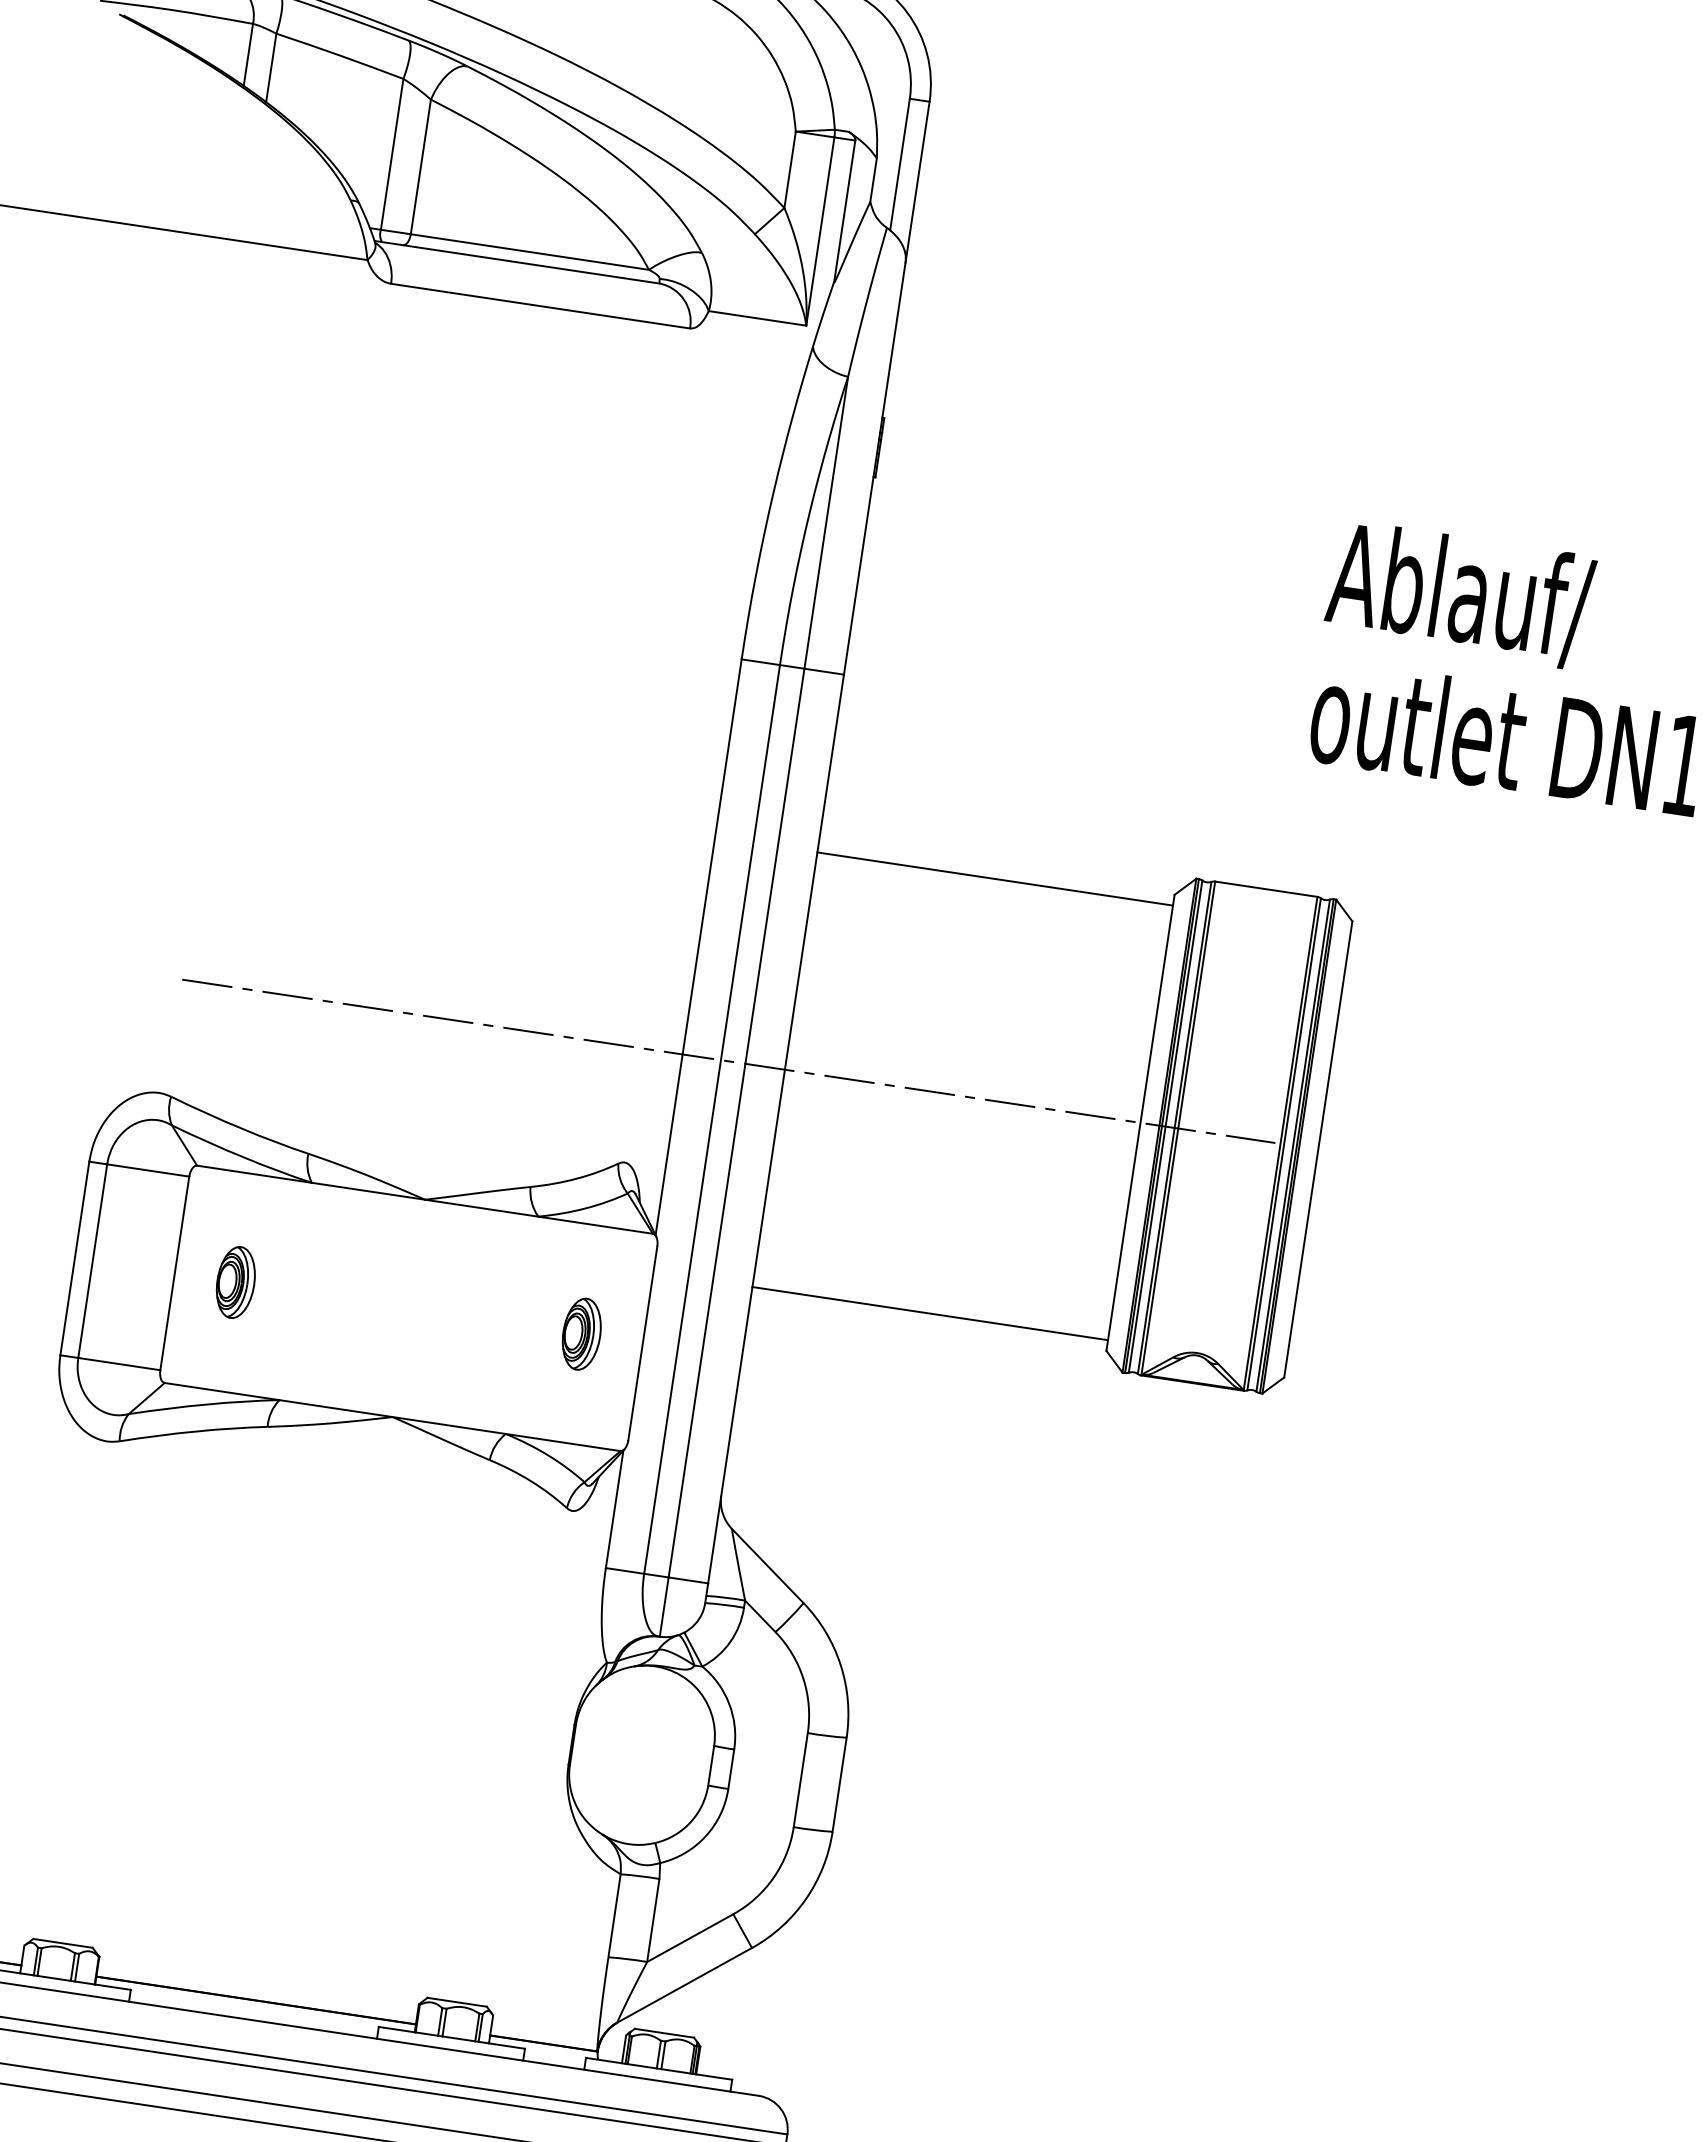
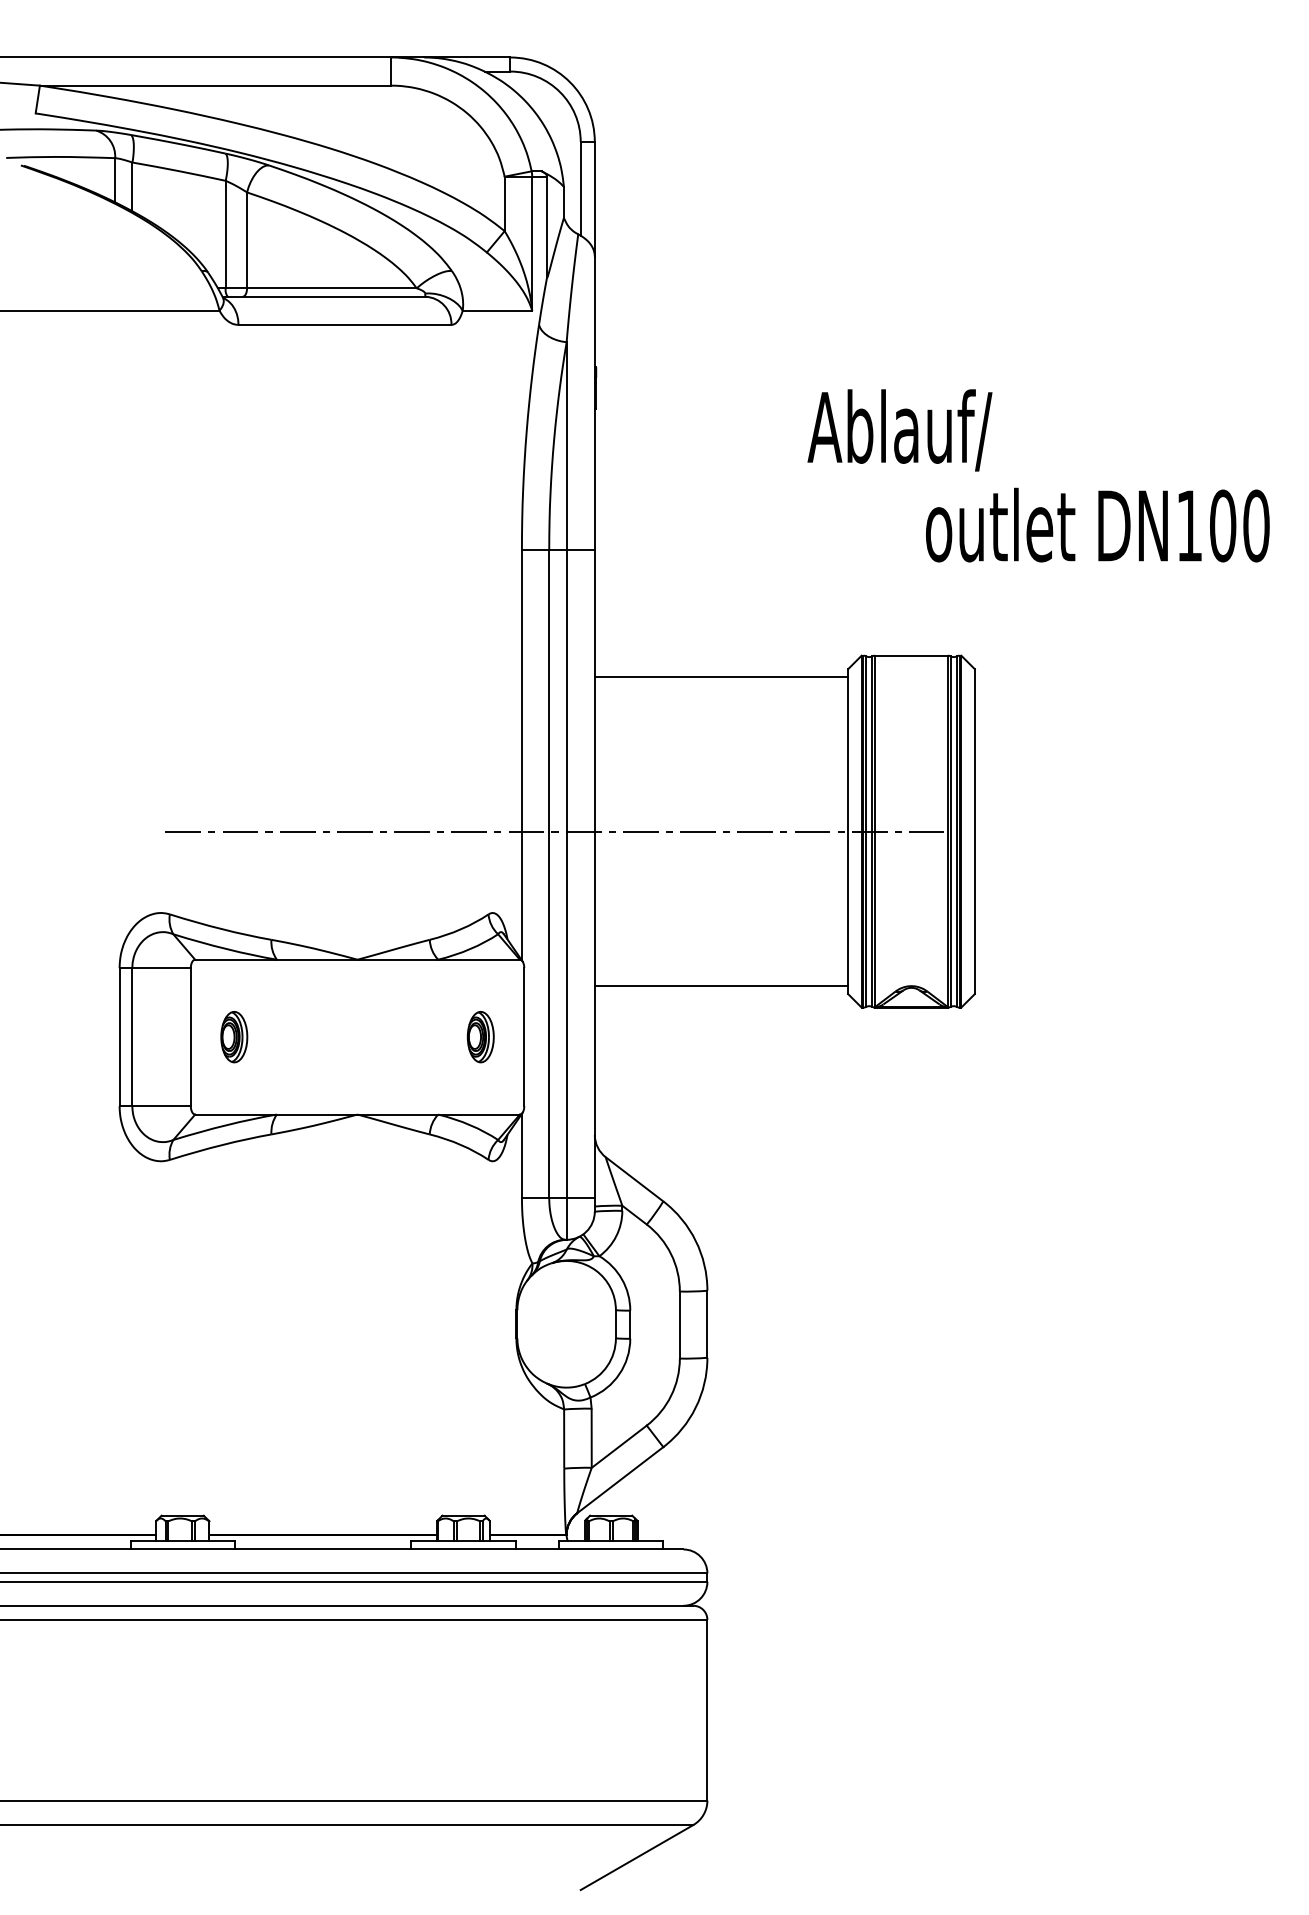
text: (1459, 594) -> (899, 430), moved

